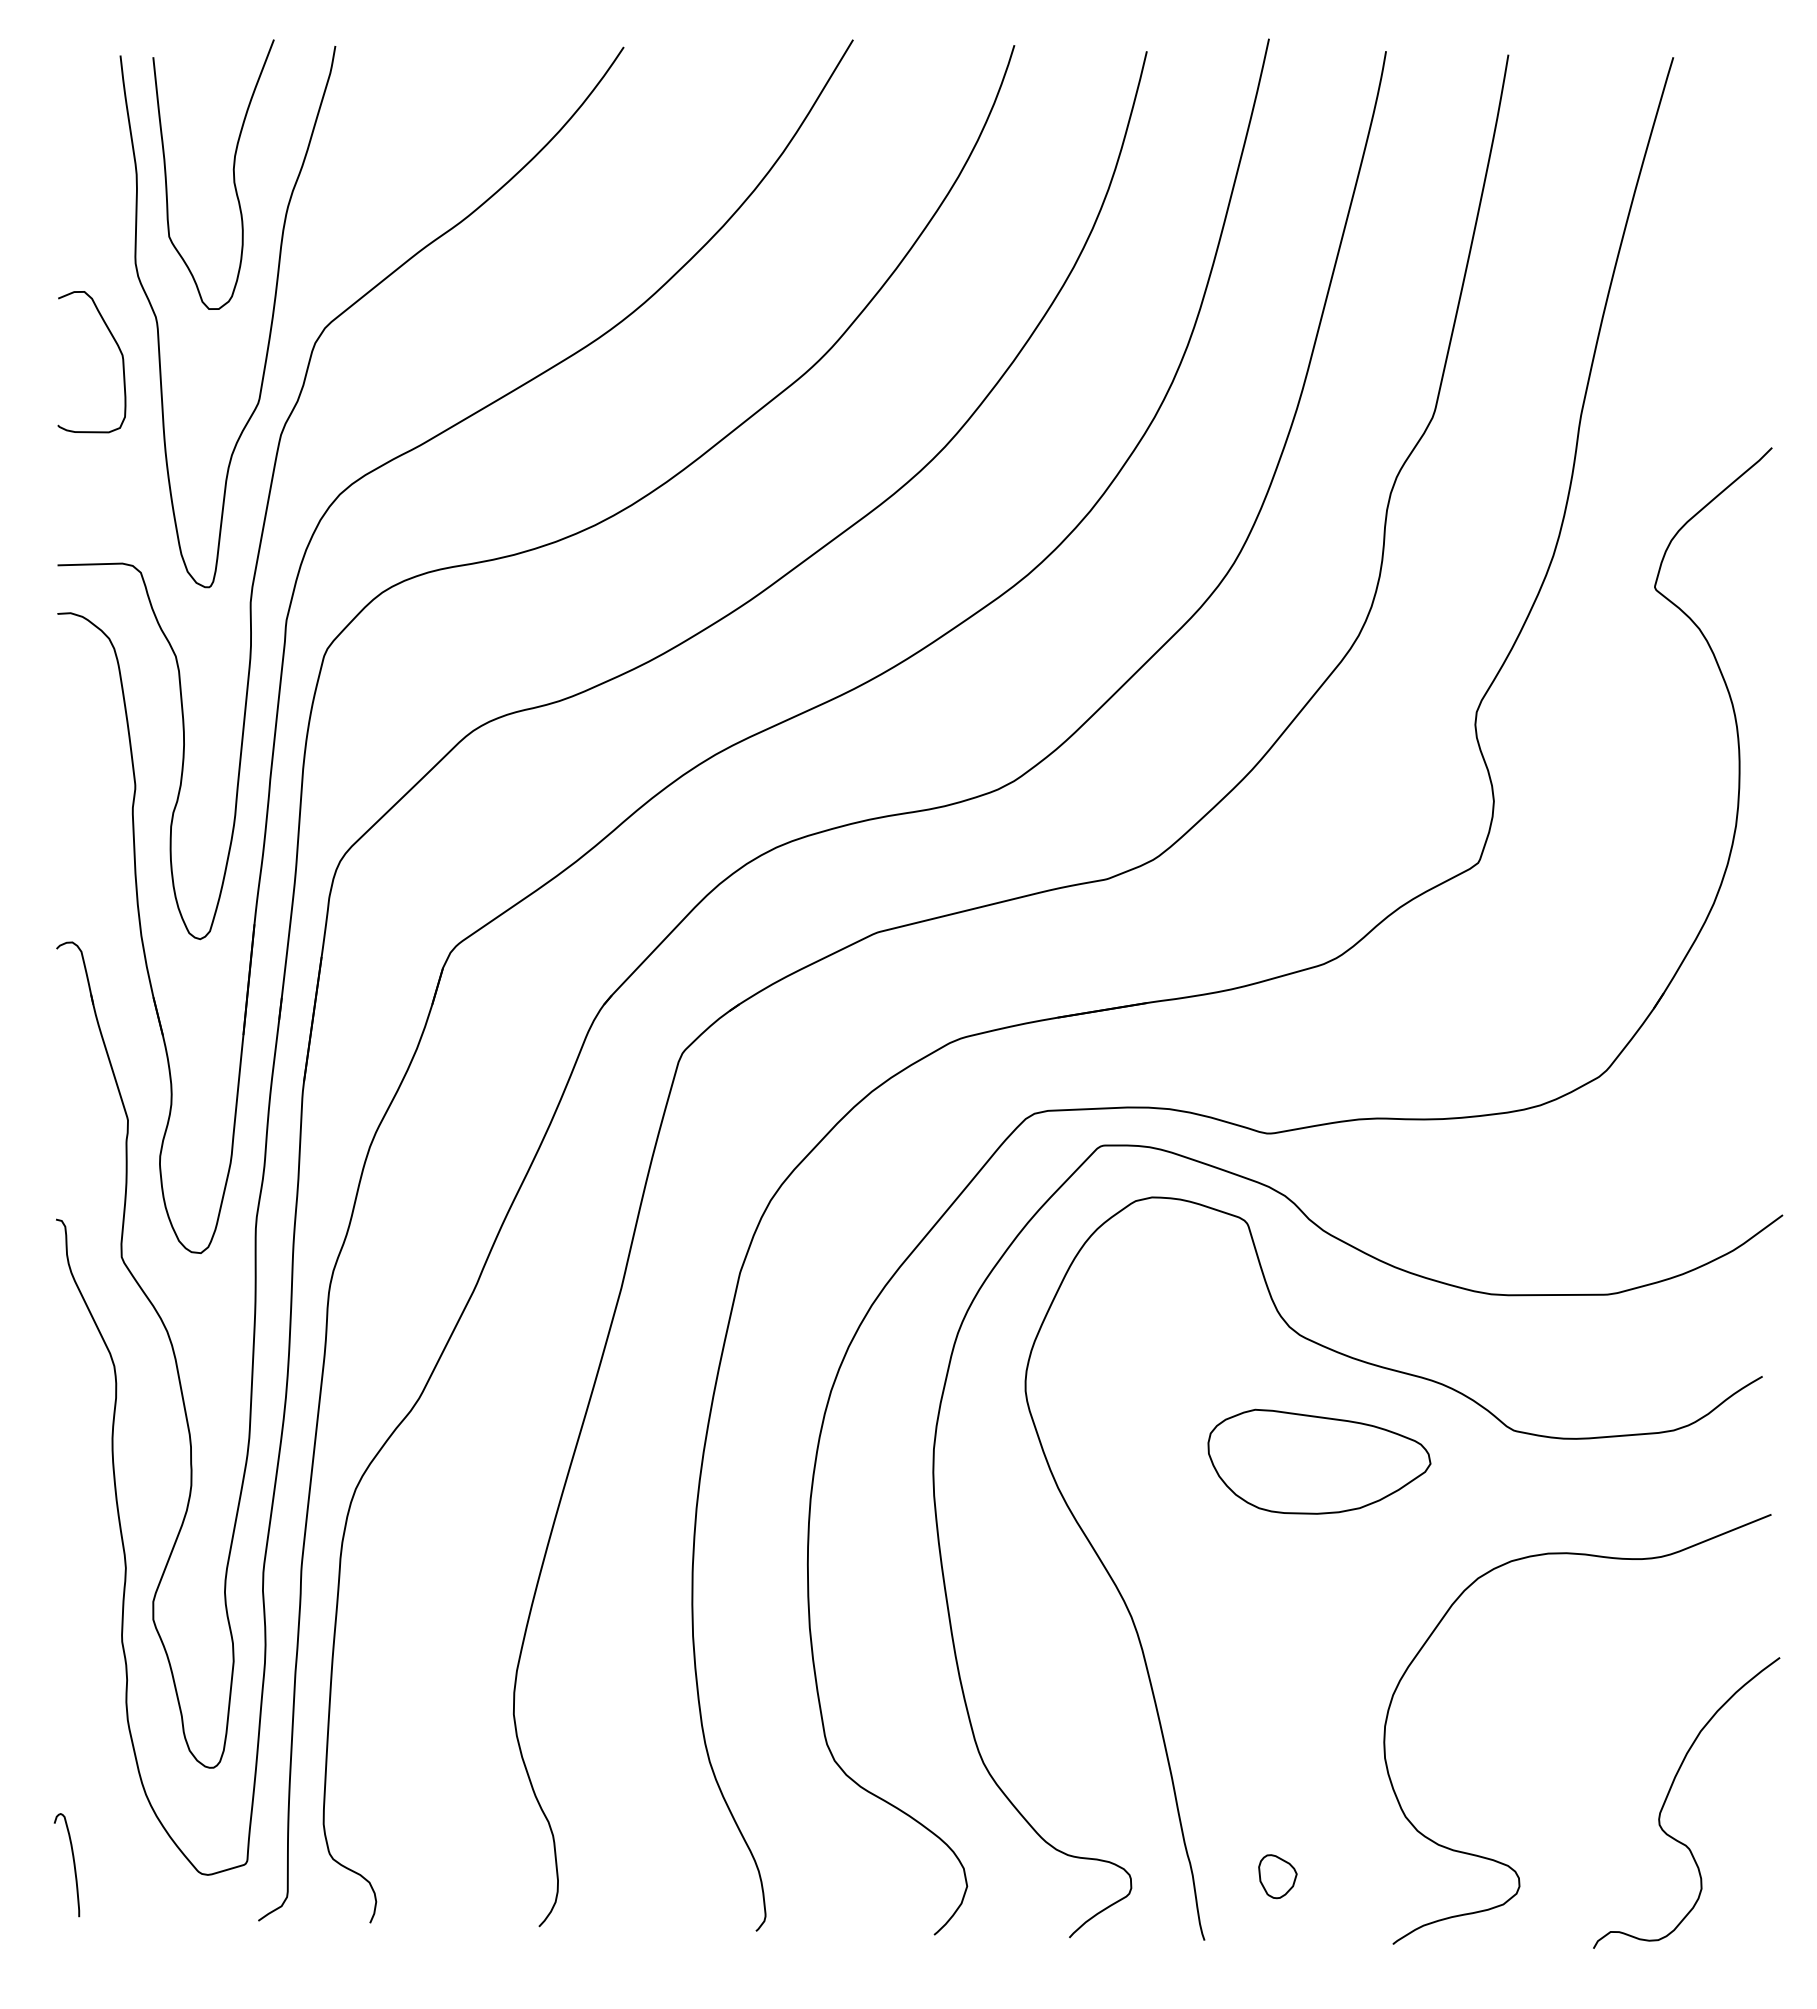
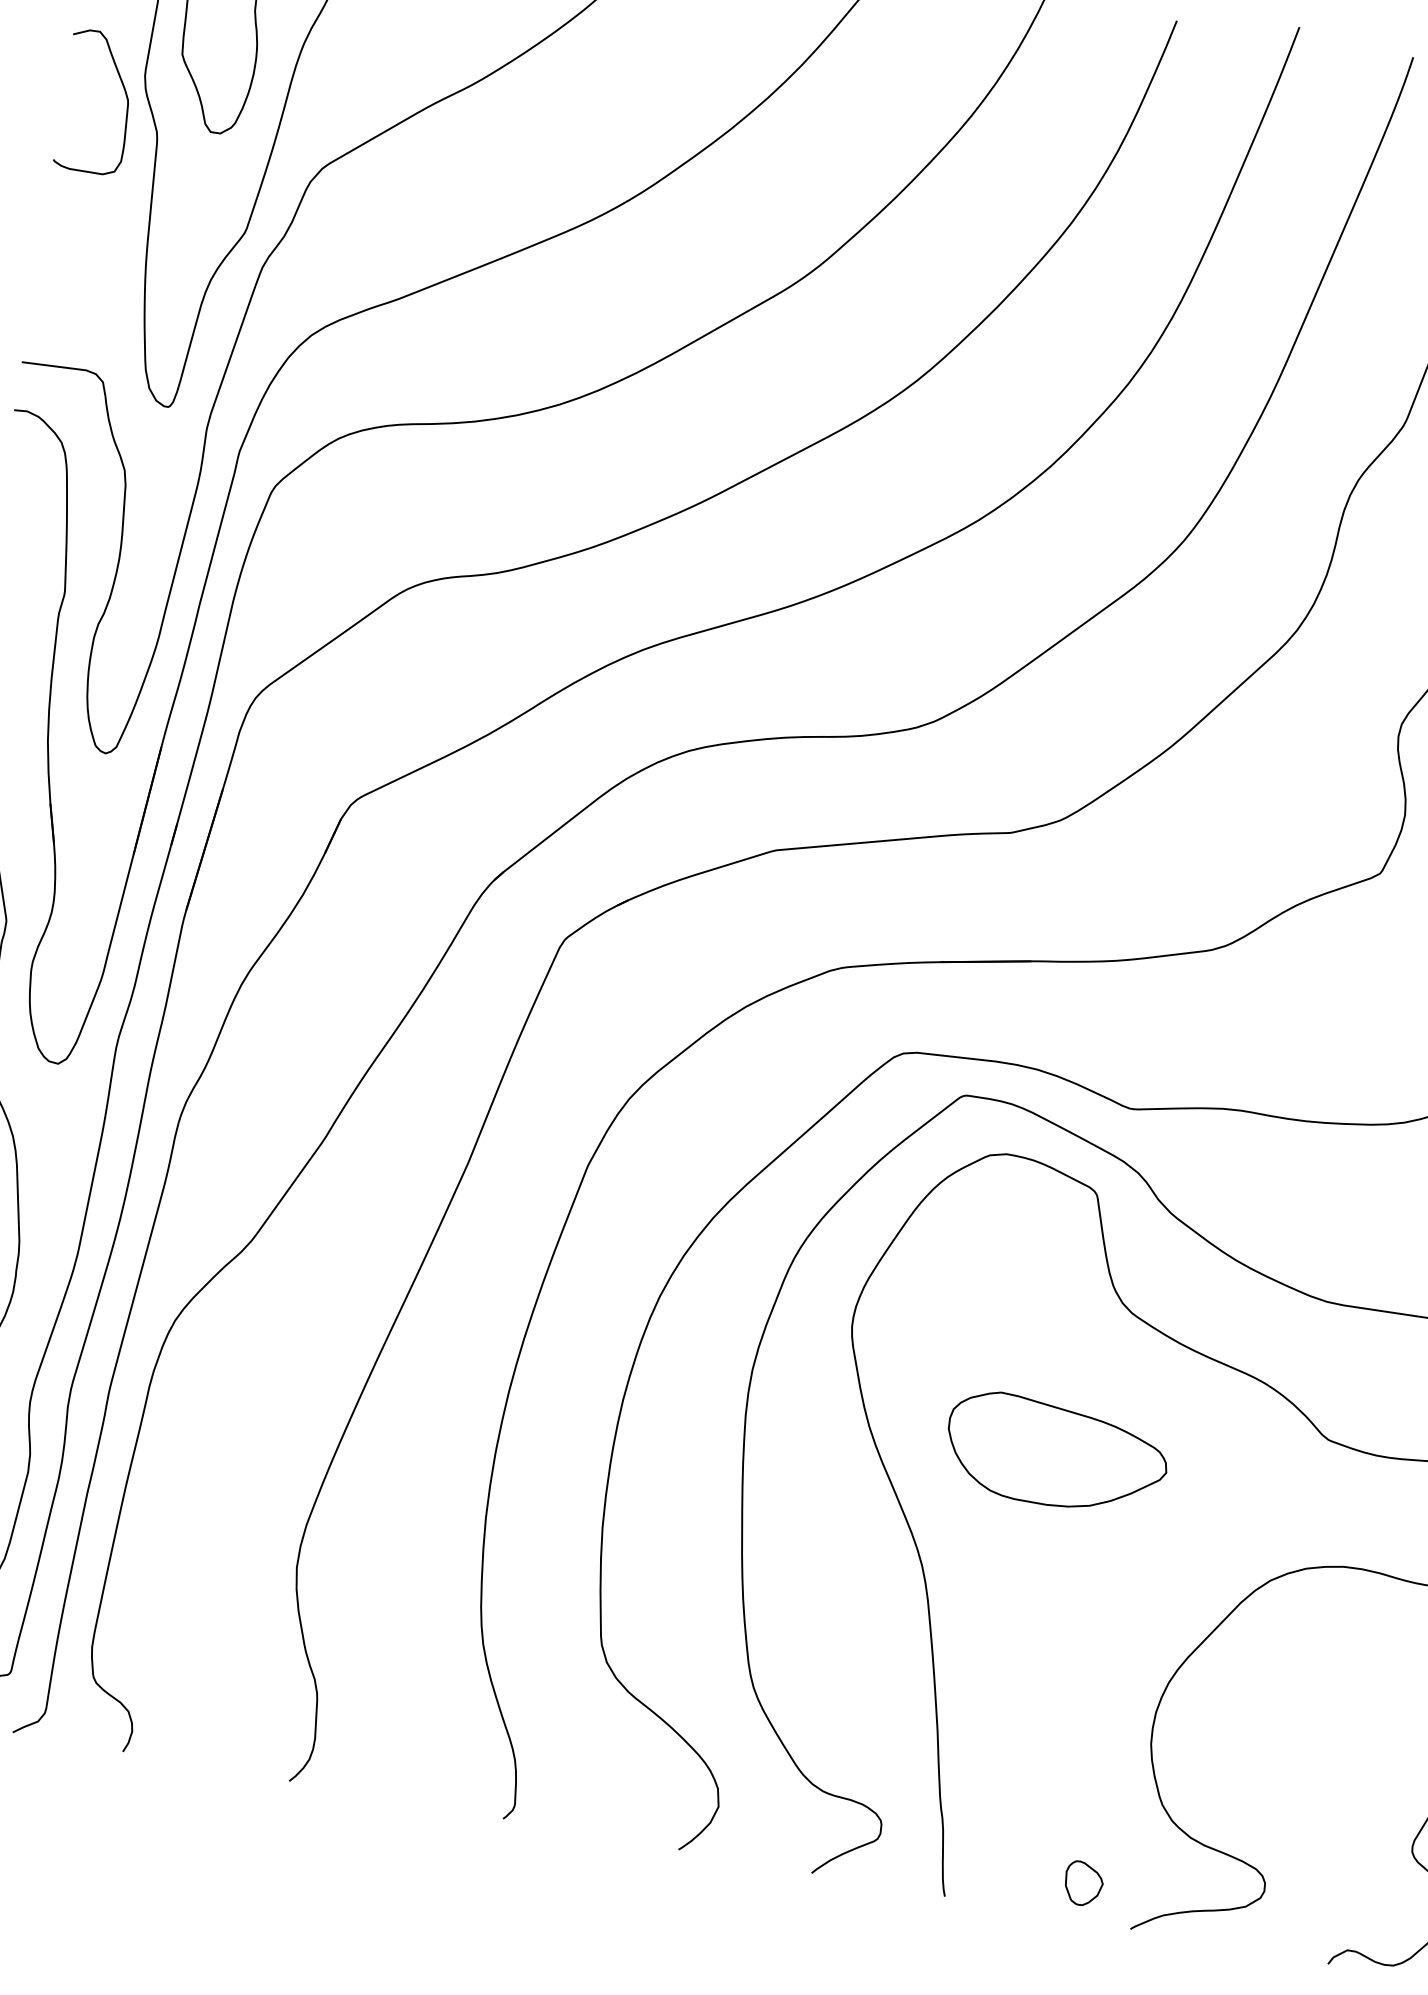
curve: (118, 349) -> (124, 93), moved
part: (1319, 1461) -> (1056, 1453), moved
part: (1277, 1876) -> (1083, 1883), moved

